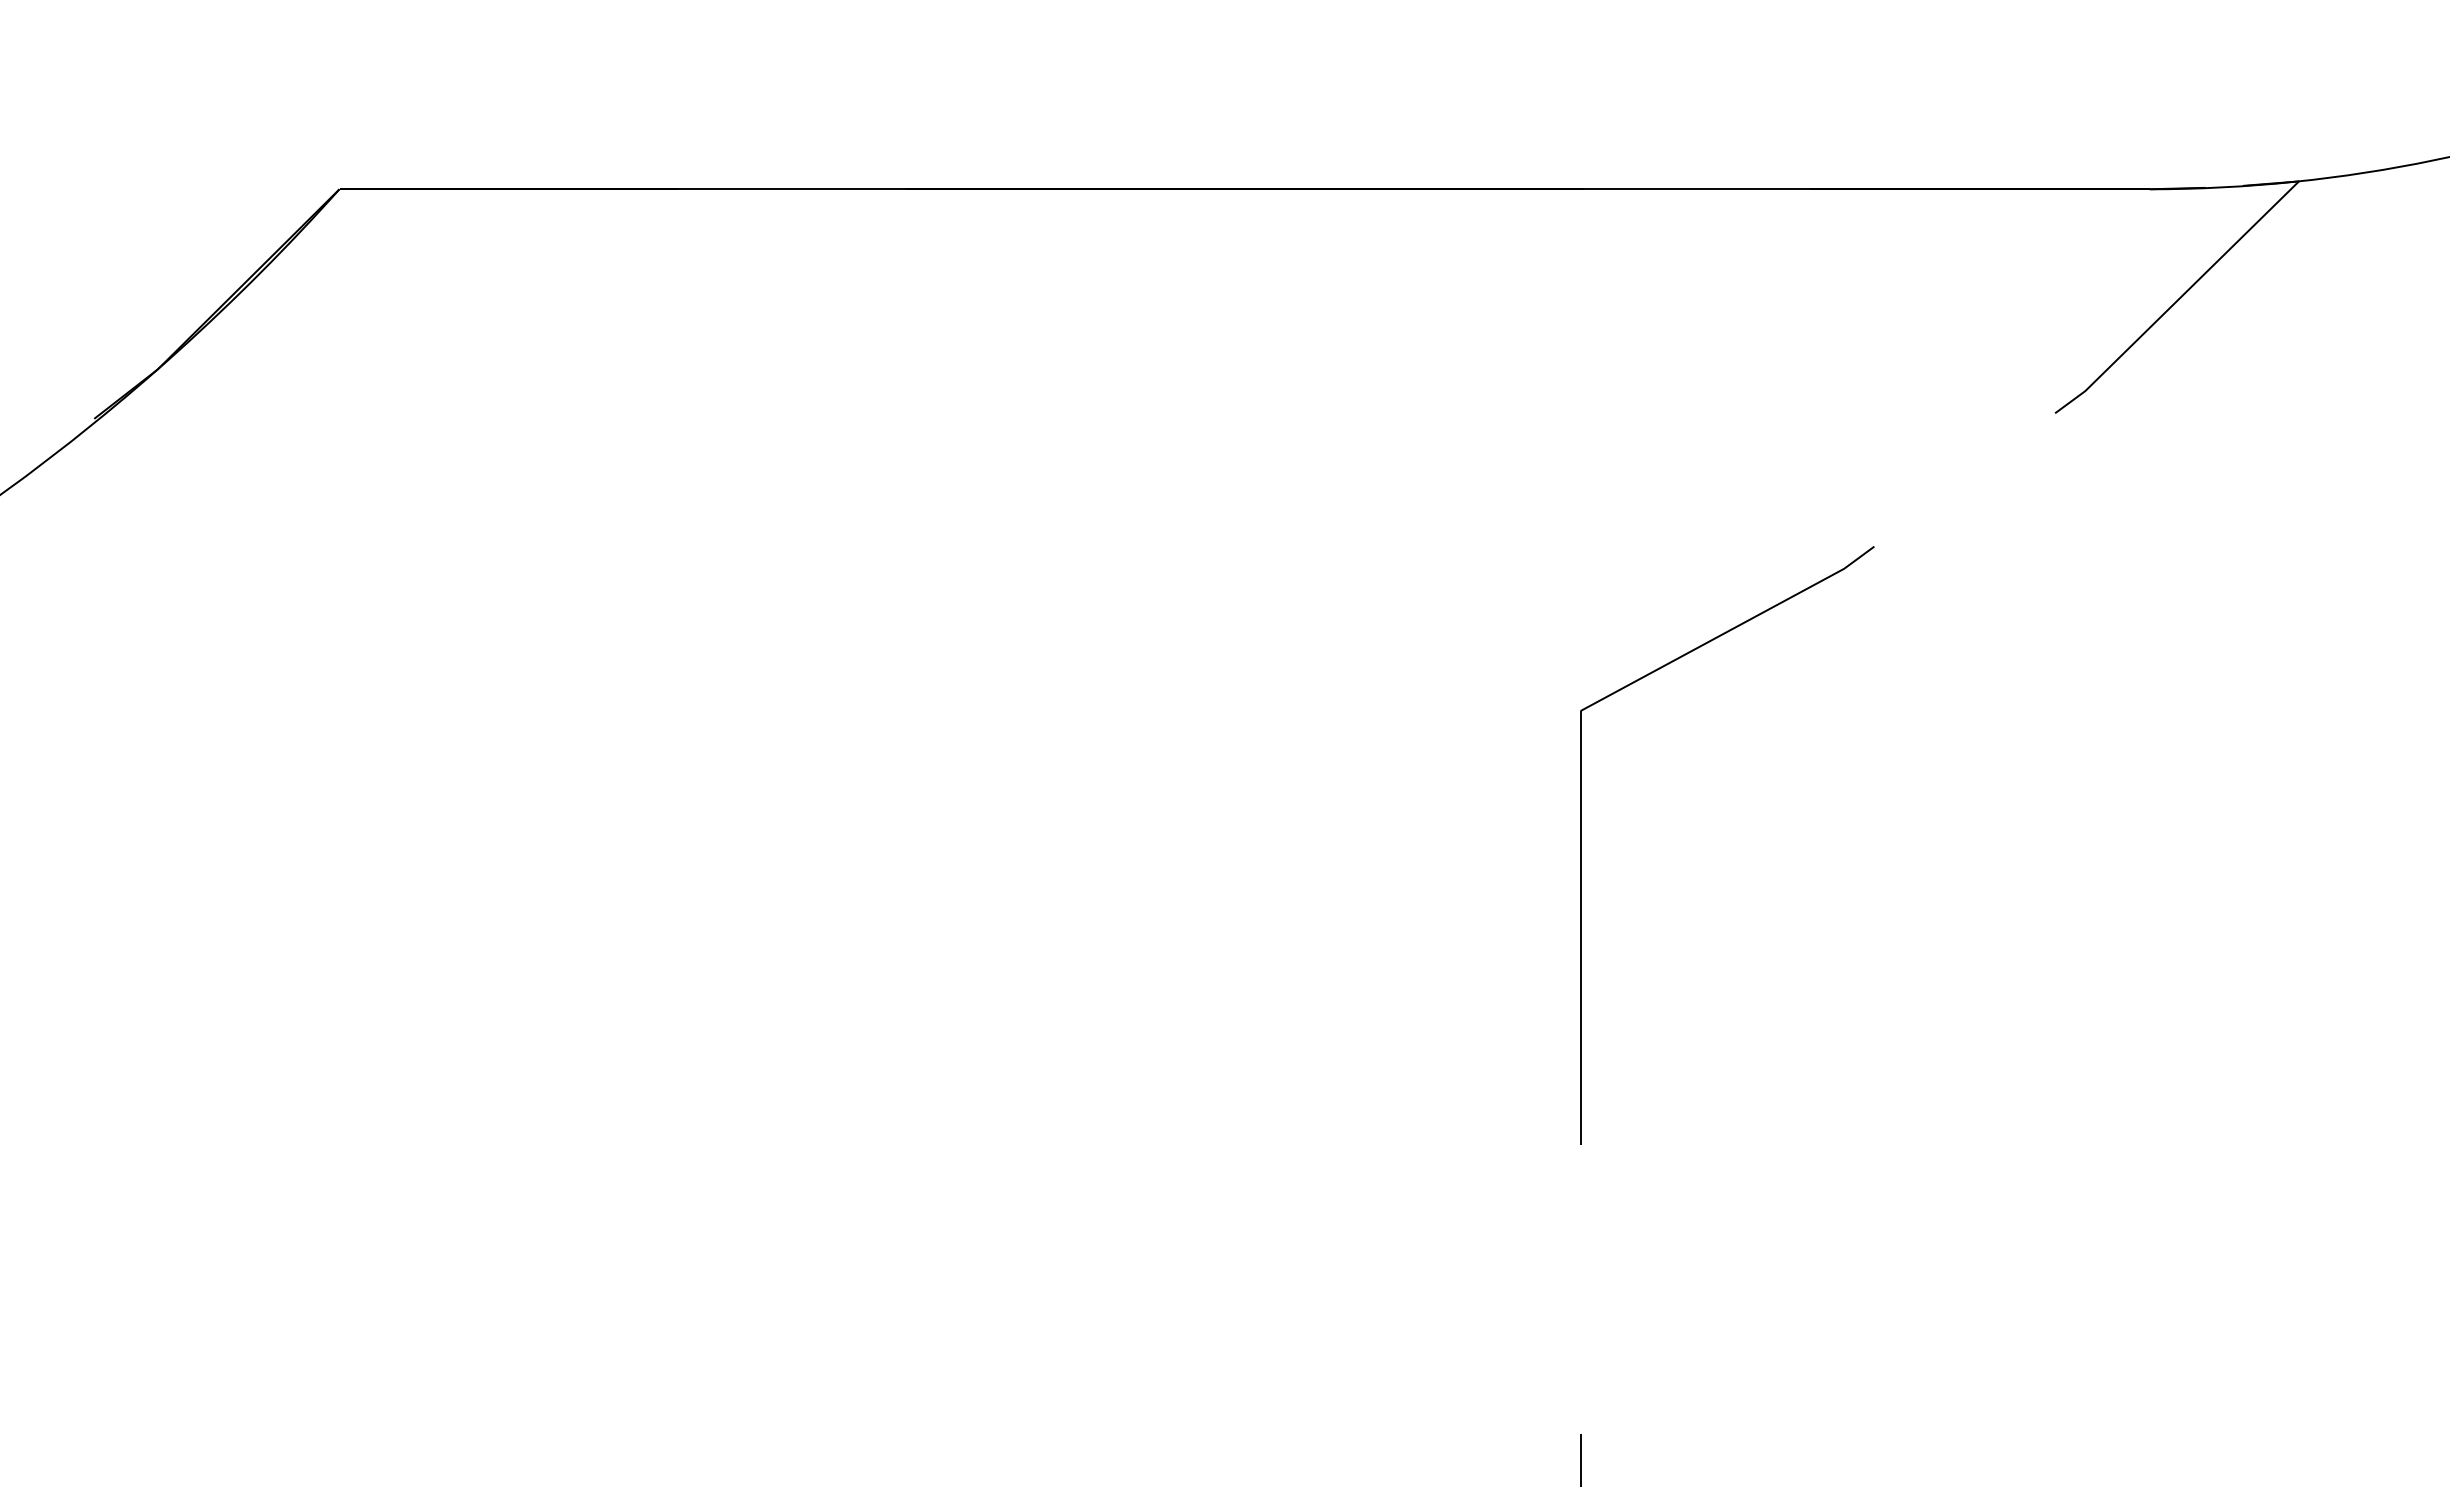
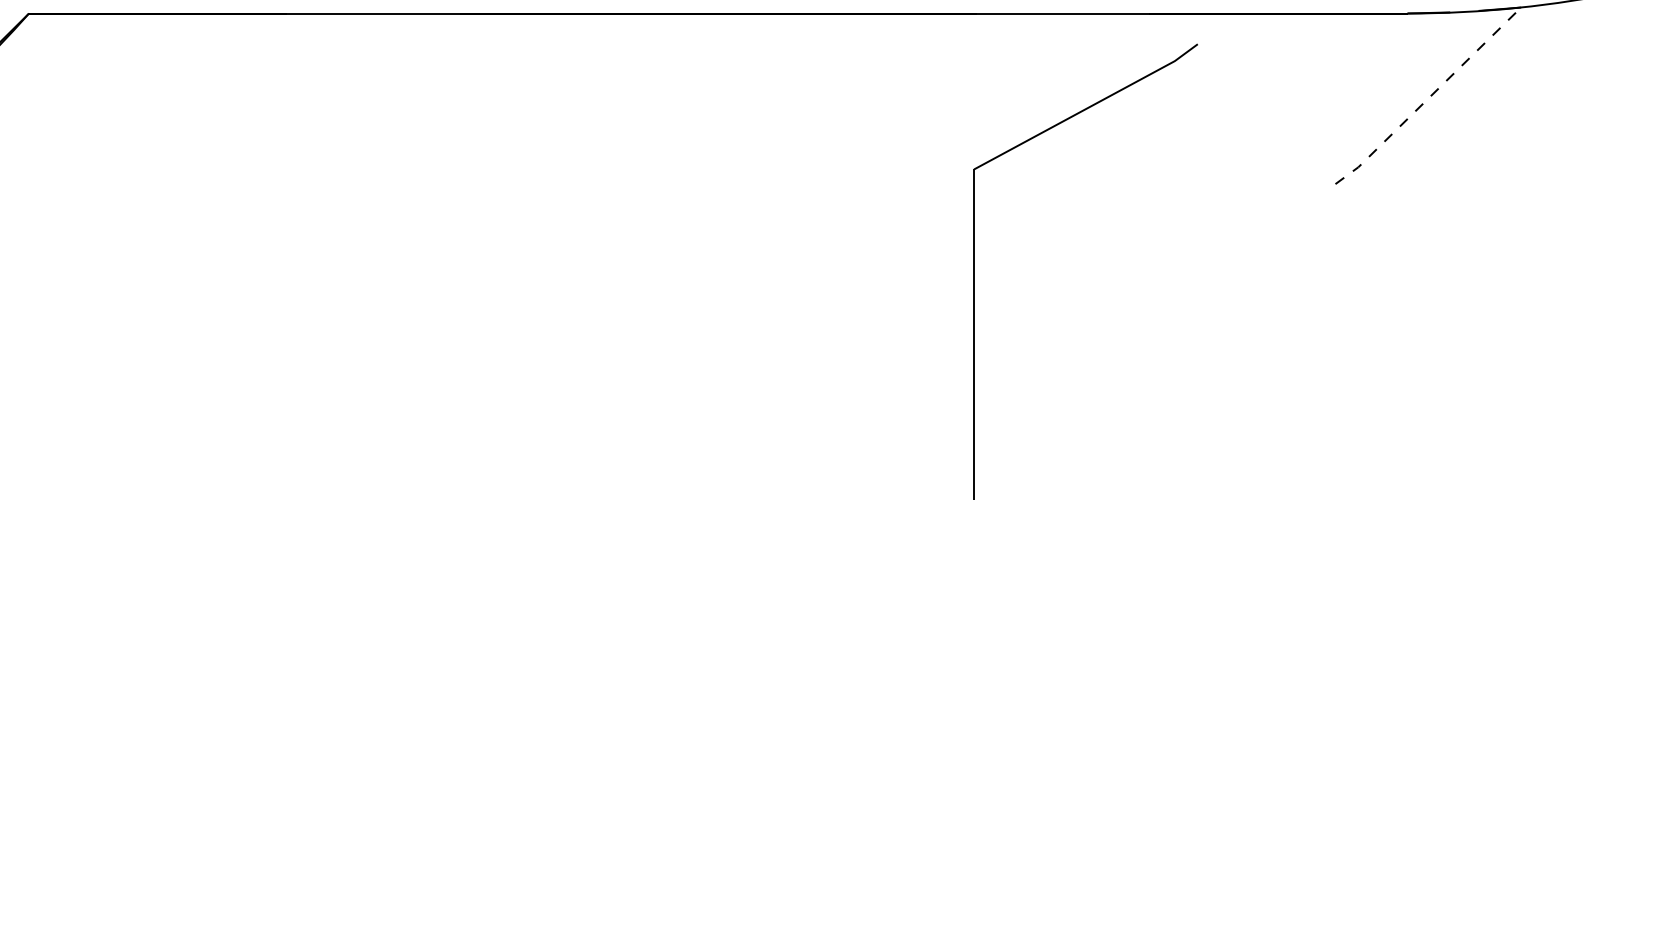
line: (2178, 299) -> (1429, 97), solid -> dashed
part: (1581, 845) -> (974, 271), moved

